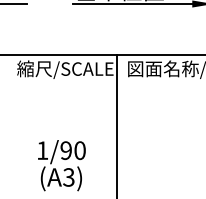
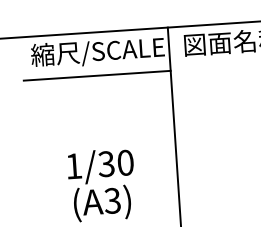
line: (63, 86) -> (96, 75), added
text: (65, 150) -> (105, 164), 1/90 -> 1/30

